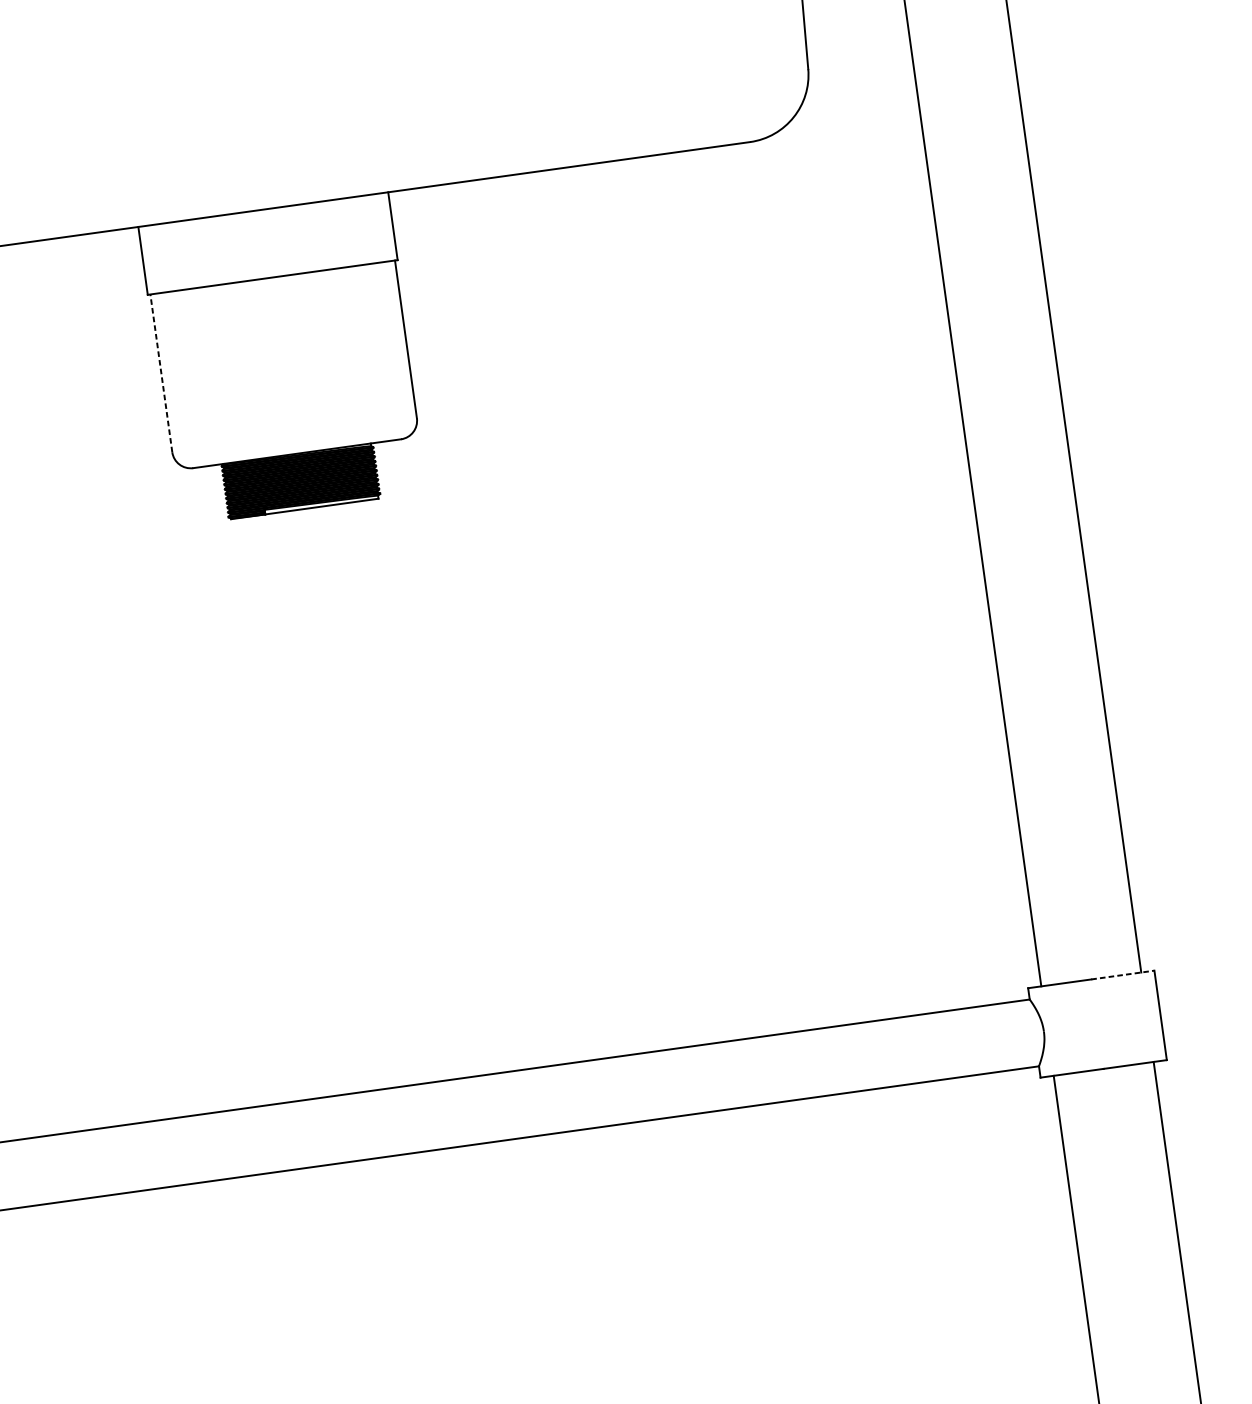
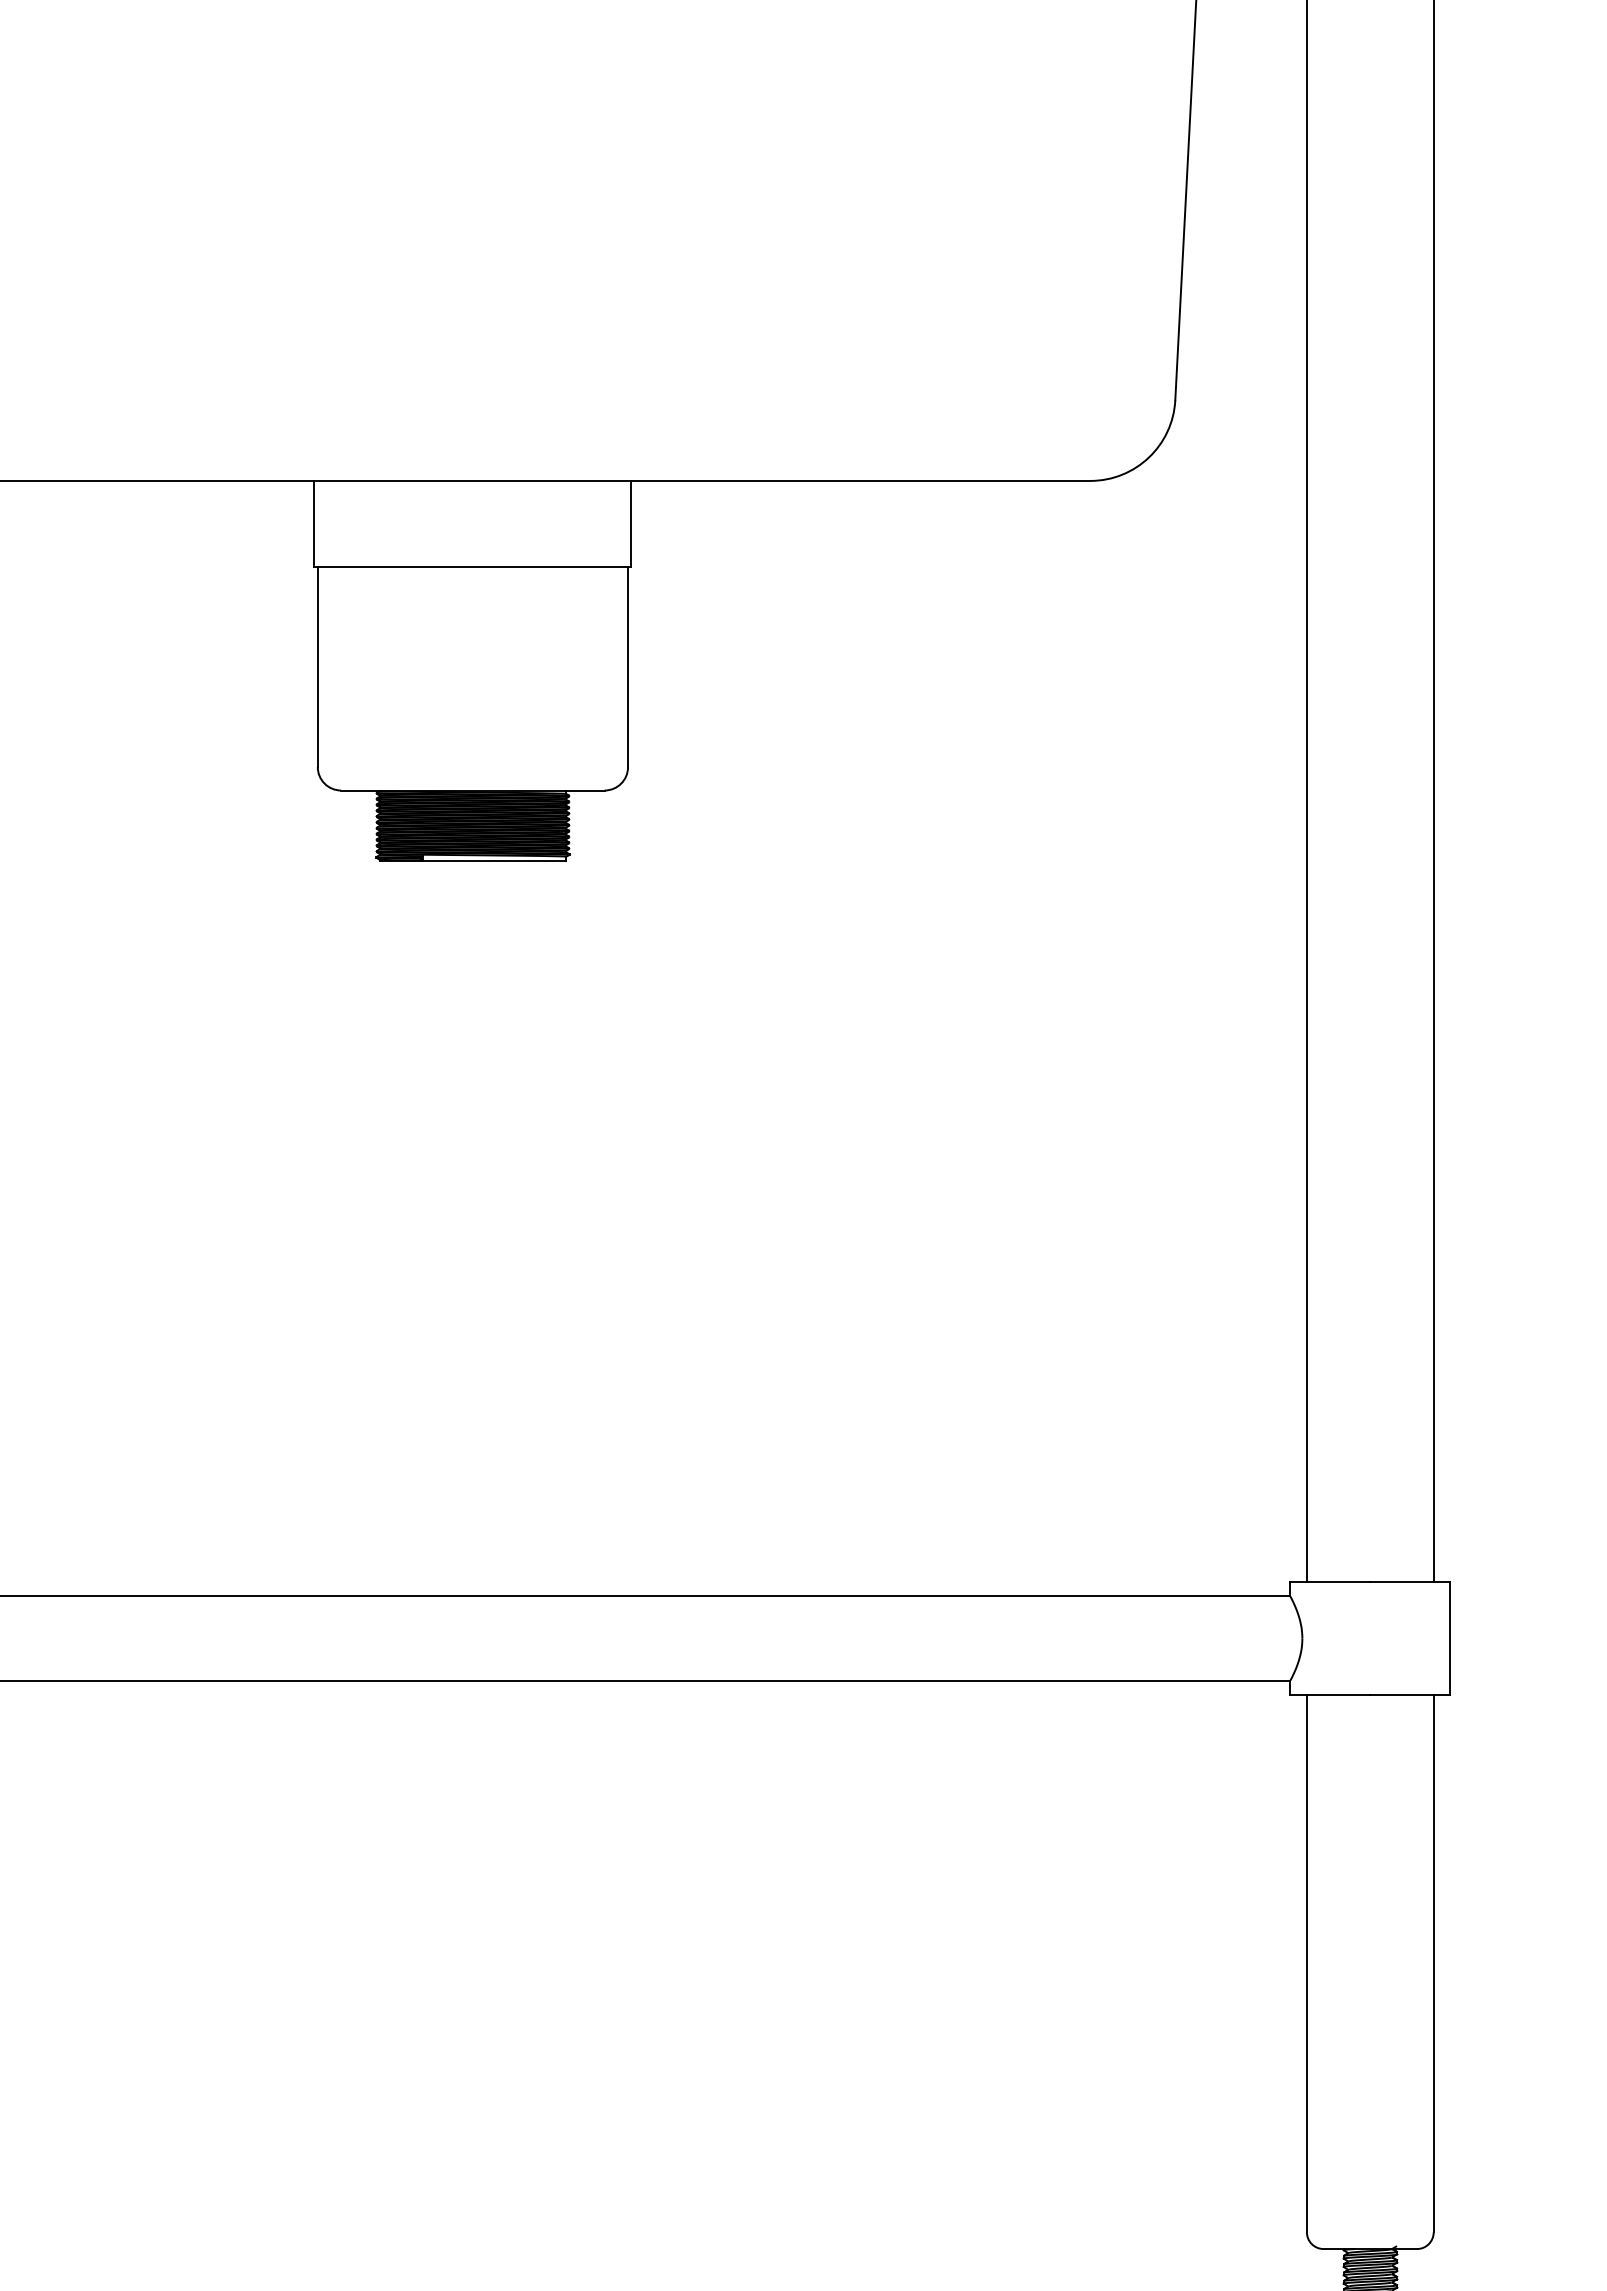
line: (161, 372) -> (317, 666), dashed -> solid
line: (1122, 974) -> (1410, 1581), dashed -> solid

